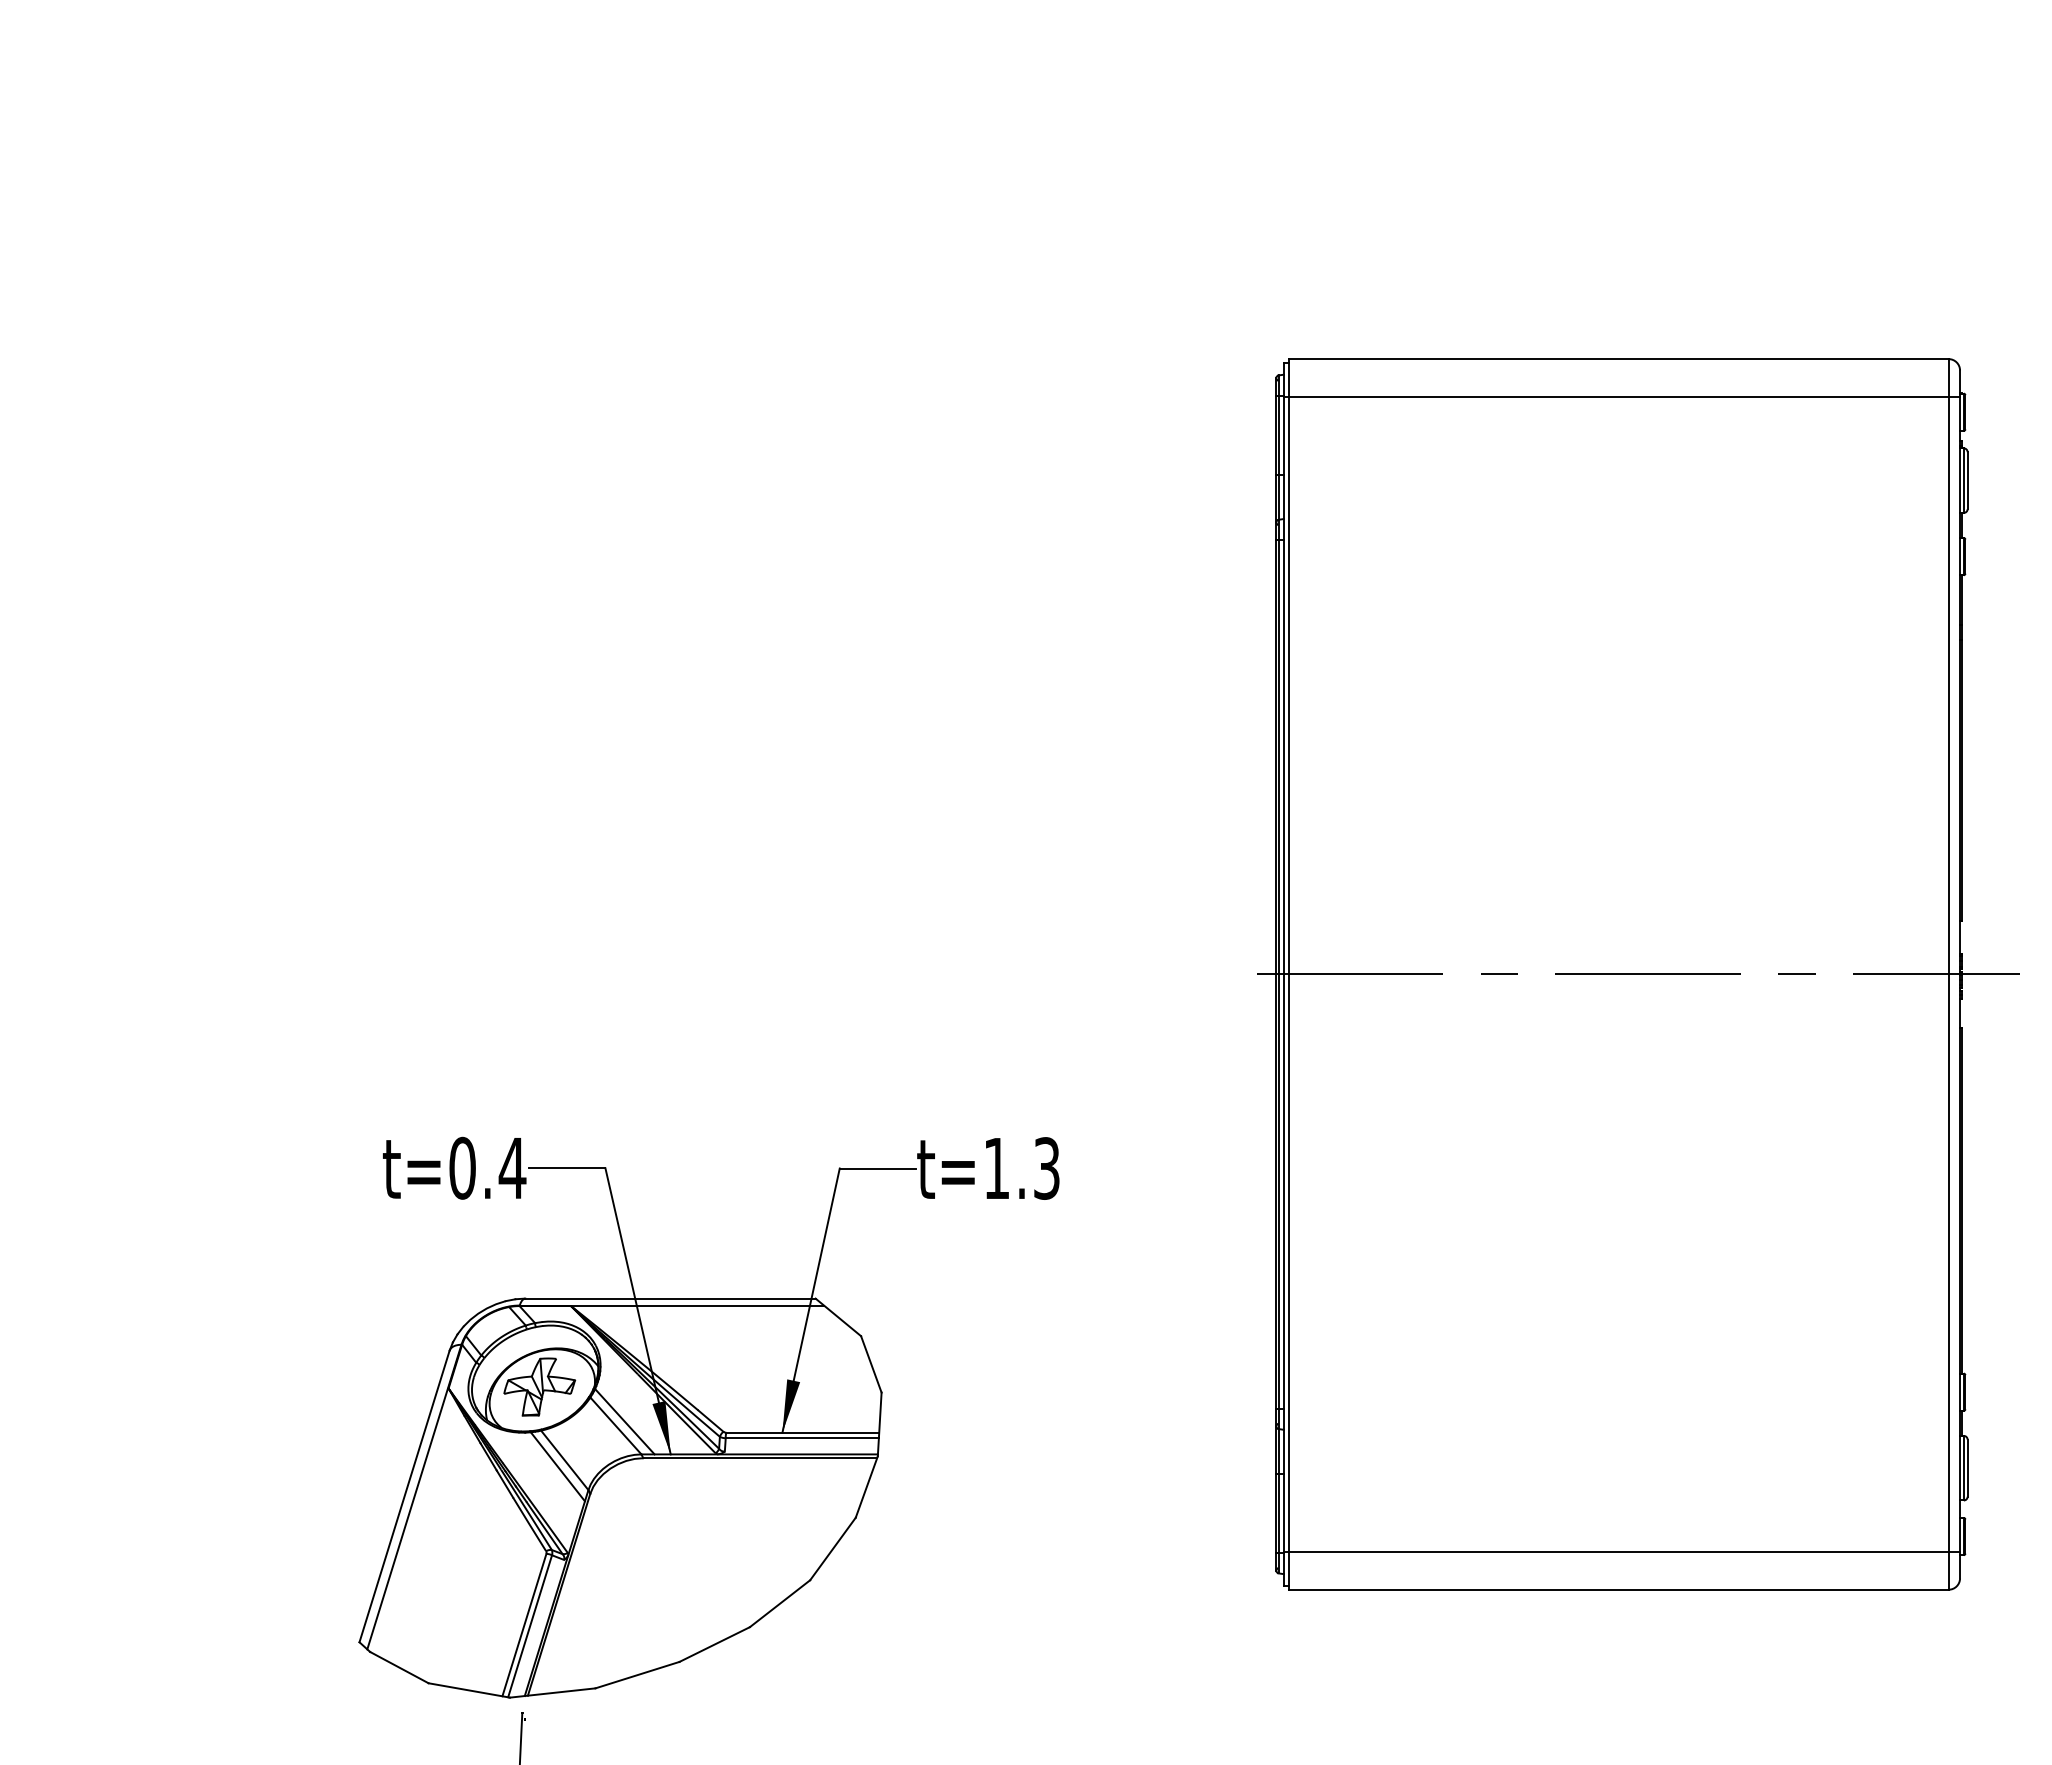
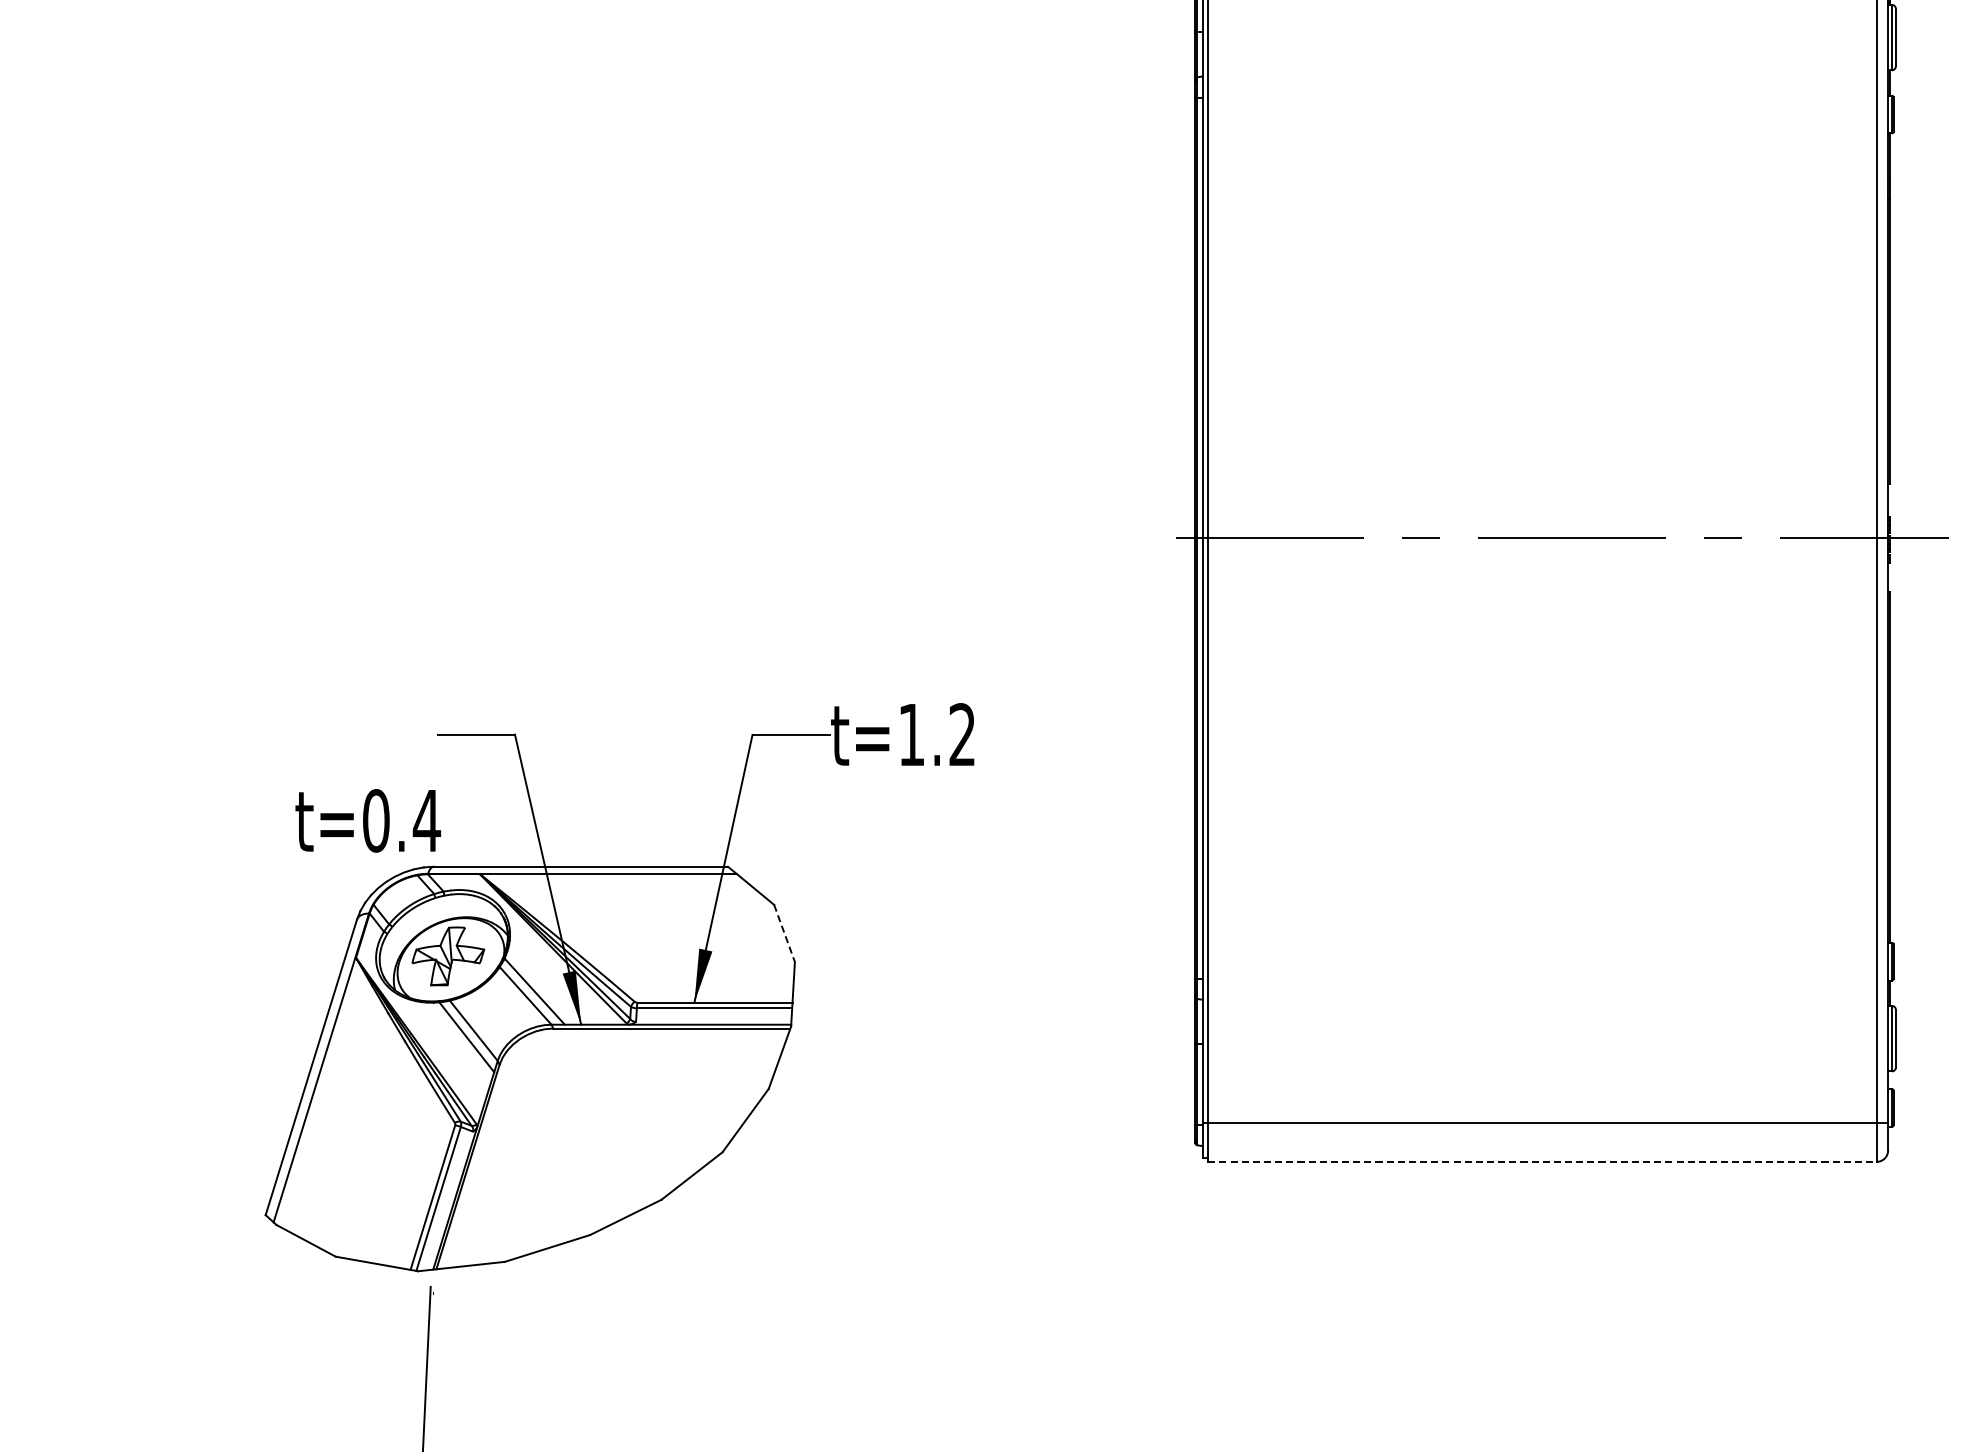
text: (454, 1167) -> (368, 820), moved
text: (1046, 1168) -> (962, 734), t=1.3 -> t=1.2
line: (871, 1364) -> (784, 933), solid -> dashed
line: (1618, 1589) -> (1541, 1161), solid -> dashed

